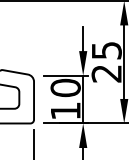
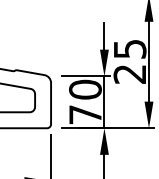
text: (65, 110) -> (85, 114), 10 -> 70

